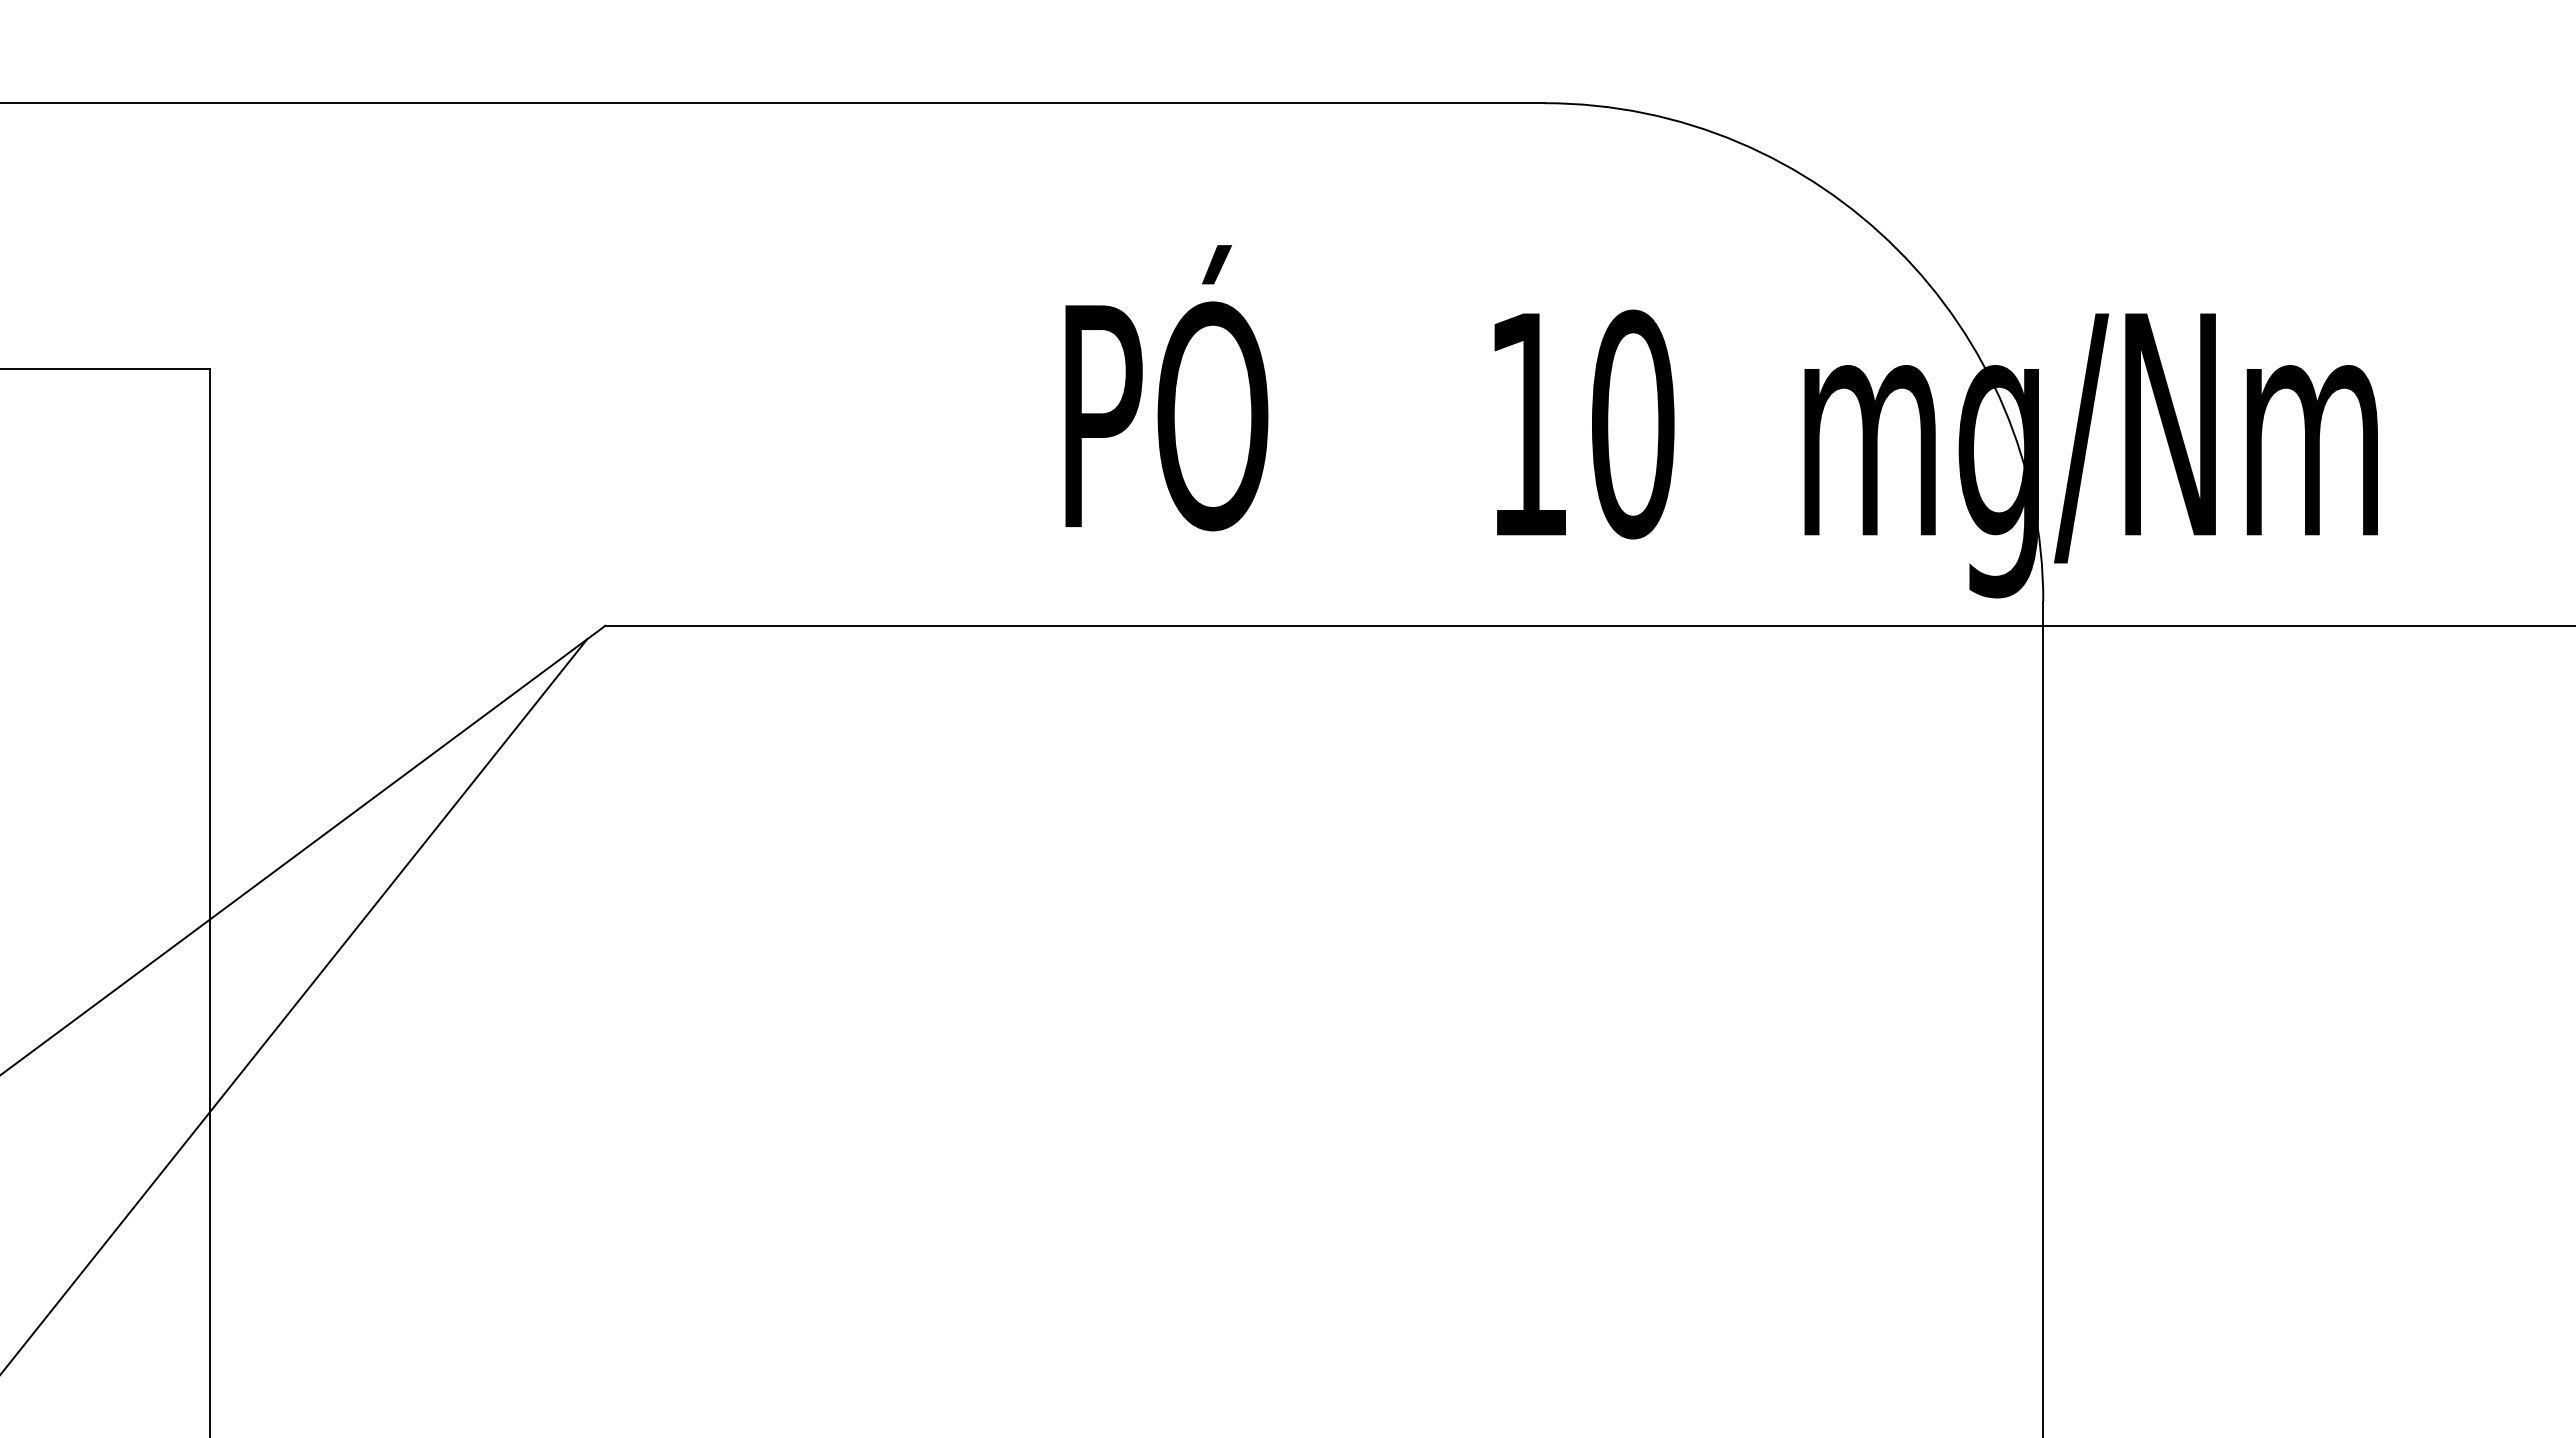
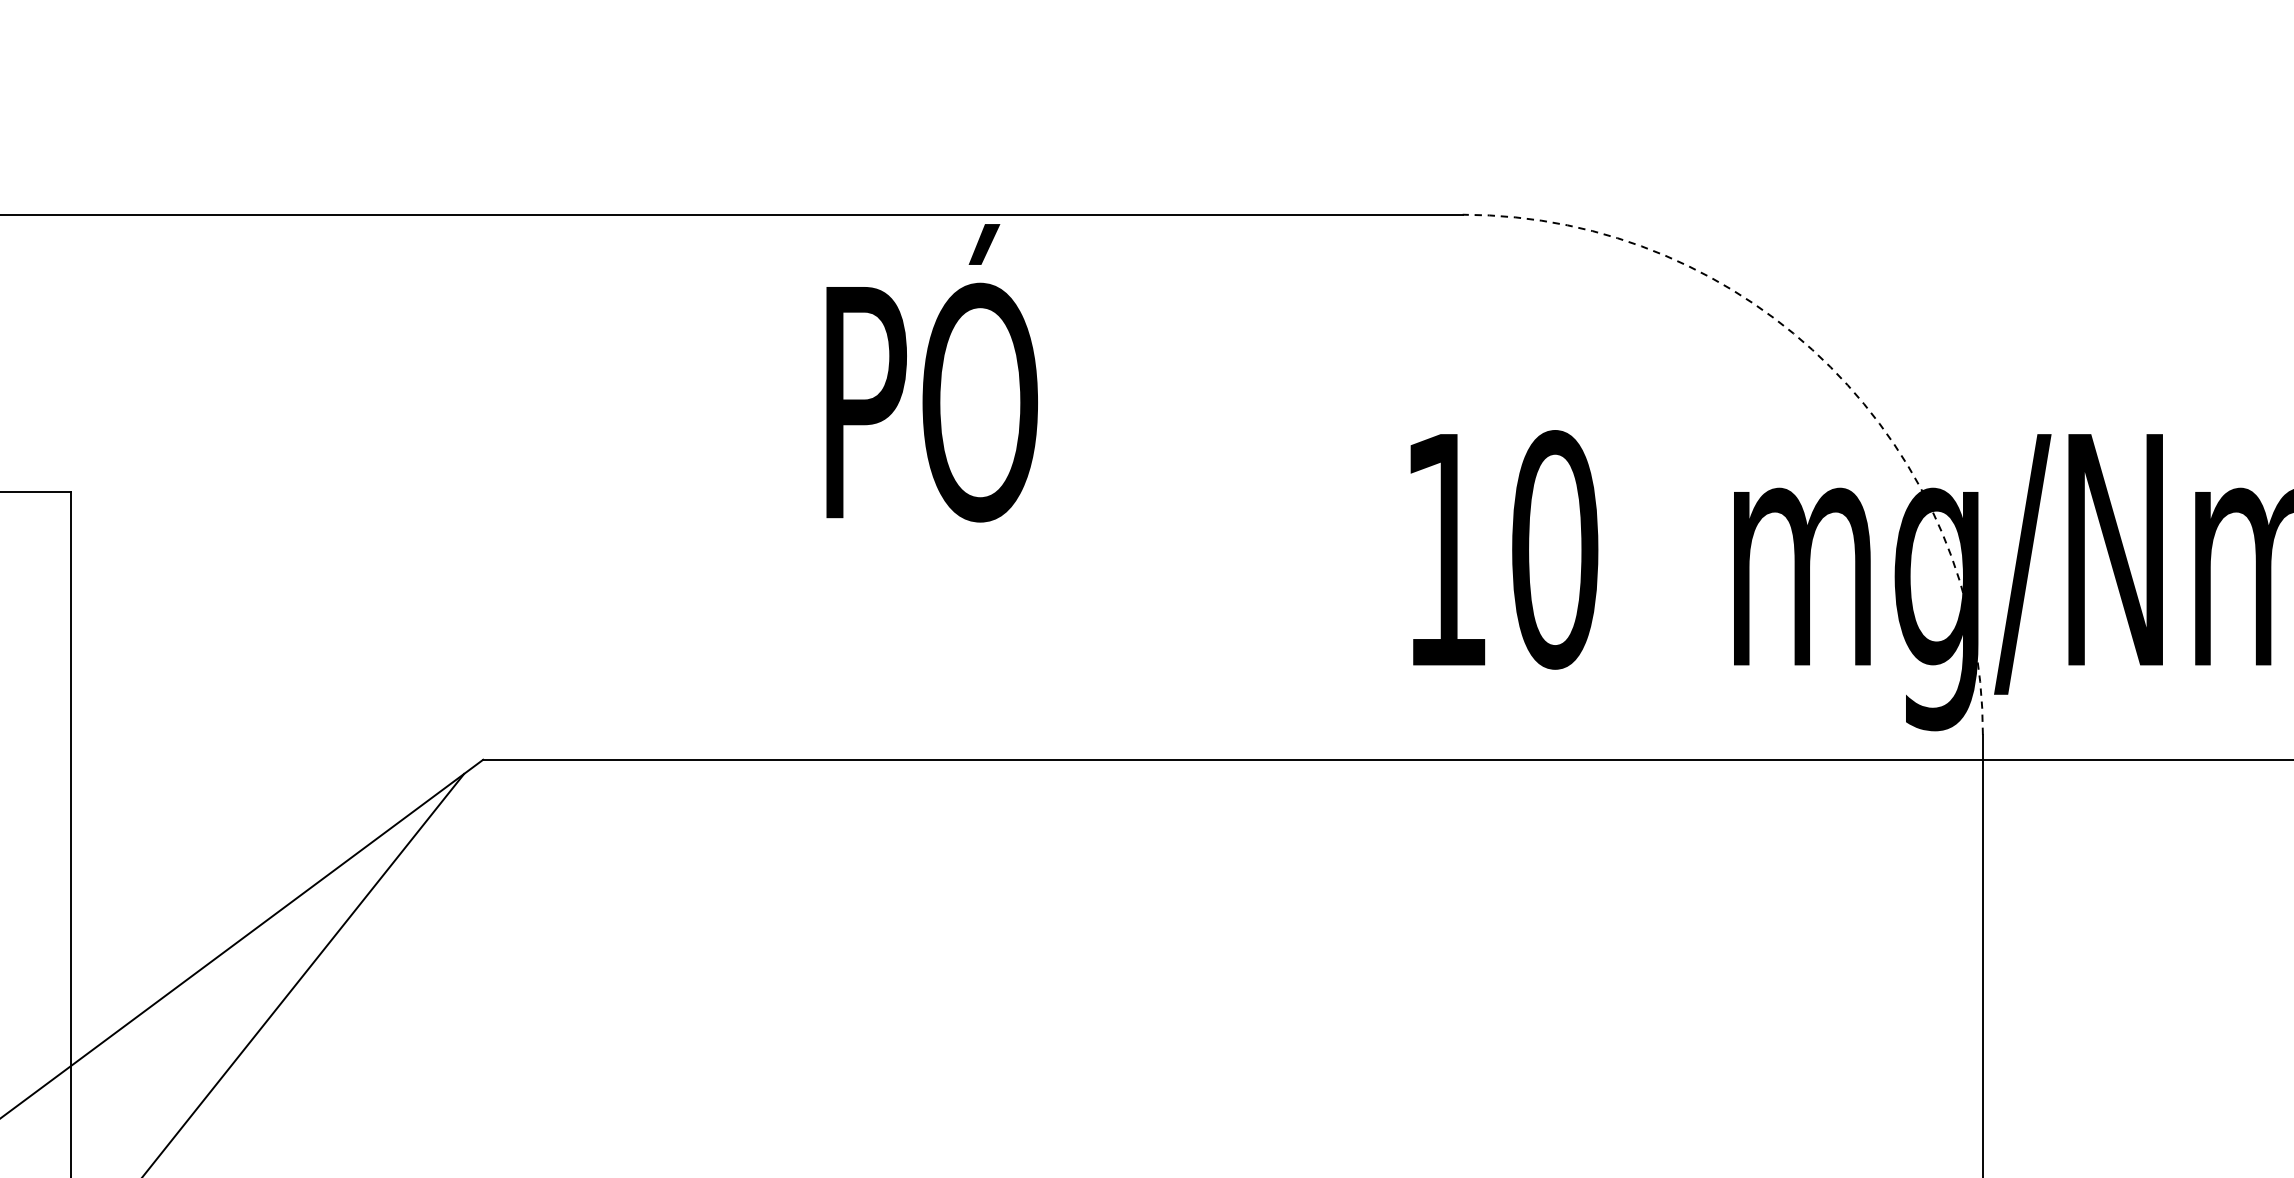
arc: (1897, 249) -> (1830, 367), solid -> dashed
text: (1166, 388) -> (931, 373), moved

